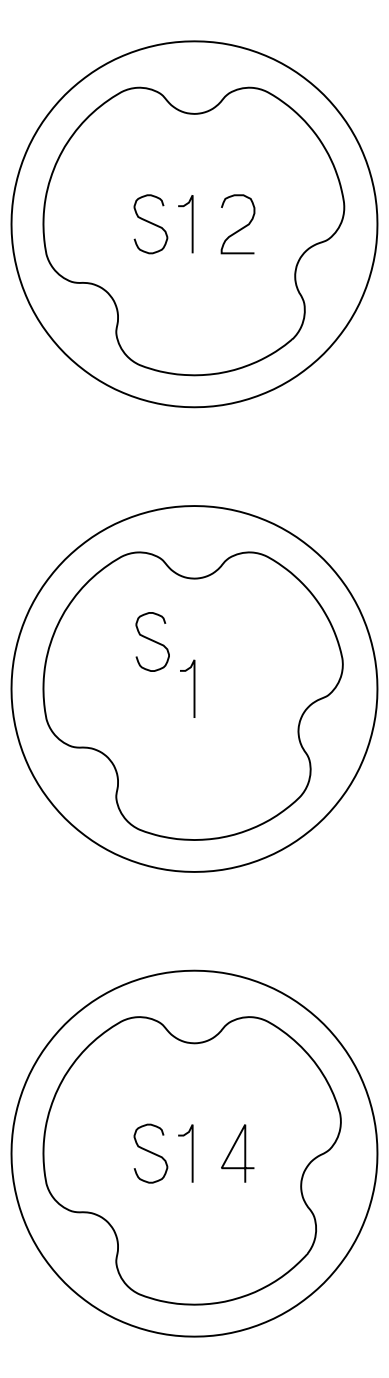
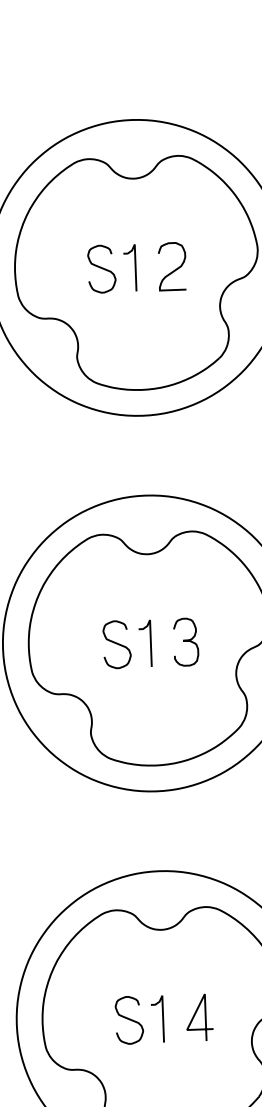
curve: (152, 641) -> (116, 644), moved
curve: (237, 688) -> (185, 641), added

